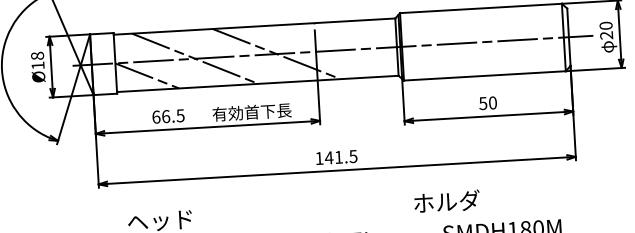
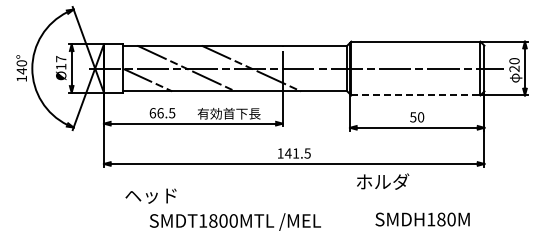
text: (37, 56) -> (61, 59), Ø18 -> Ø17
line: (484, 76) -> (415, 95), solid -> dashed
text: (447, 201) -> (383, 181), moved

